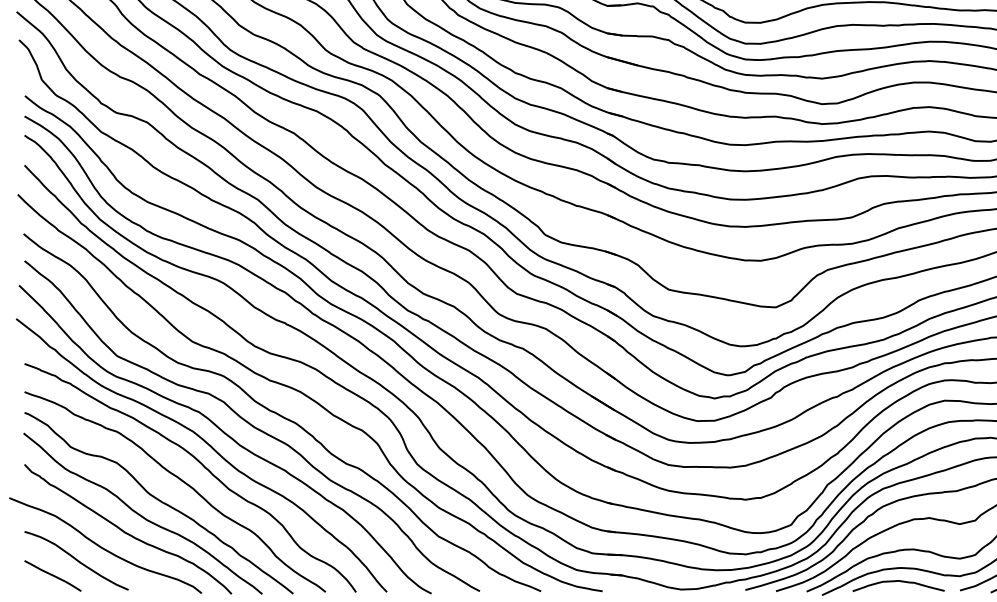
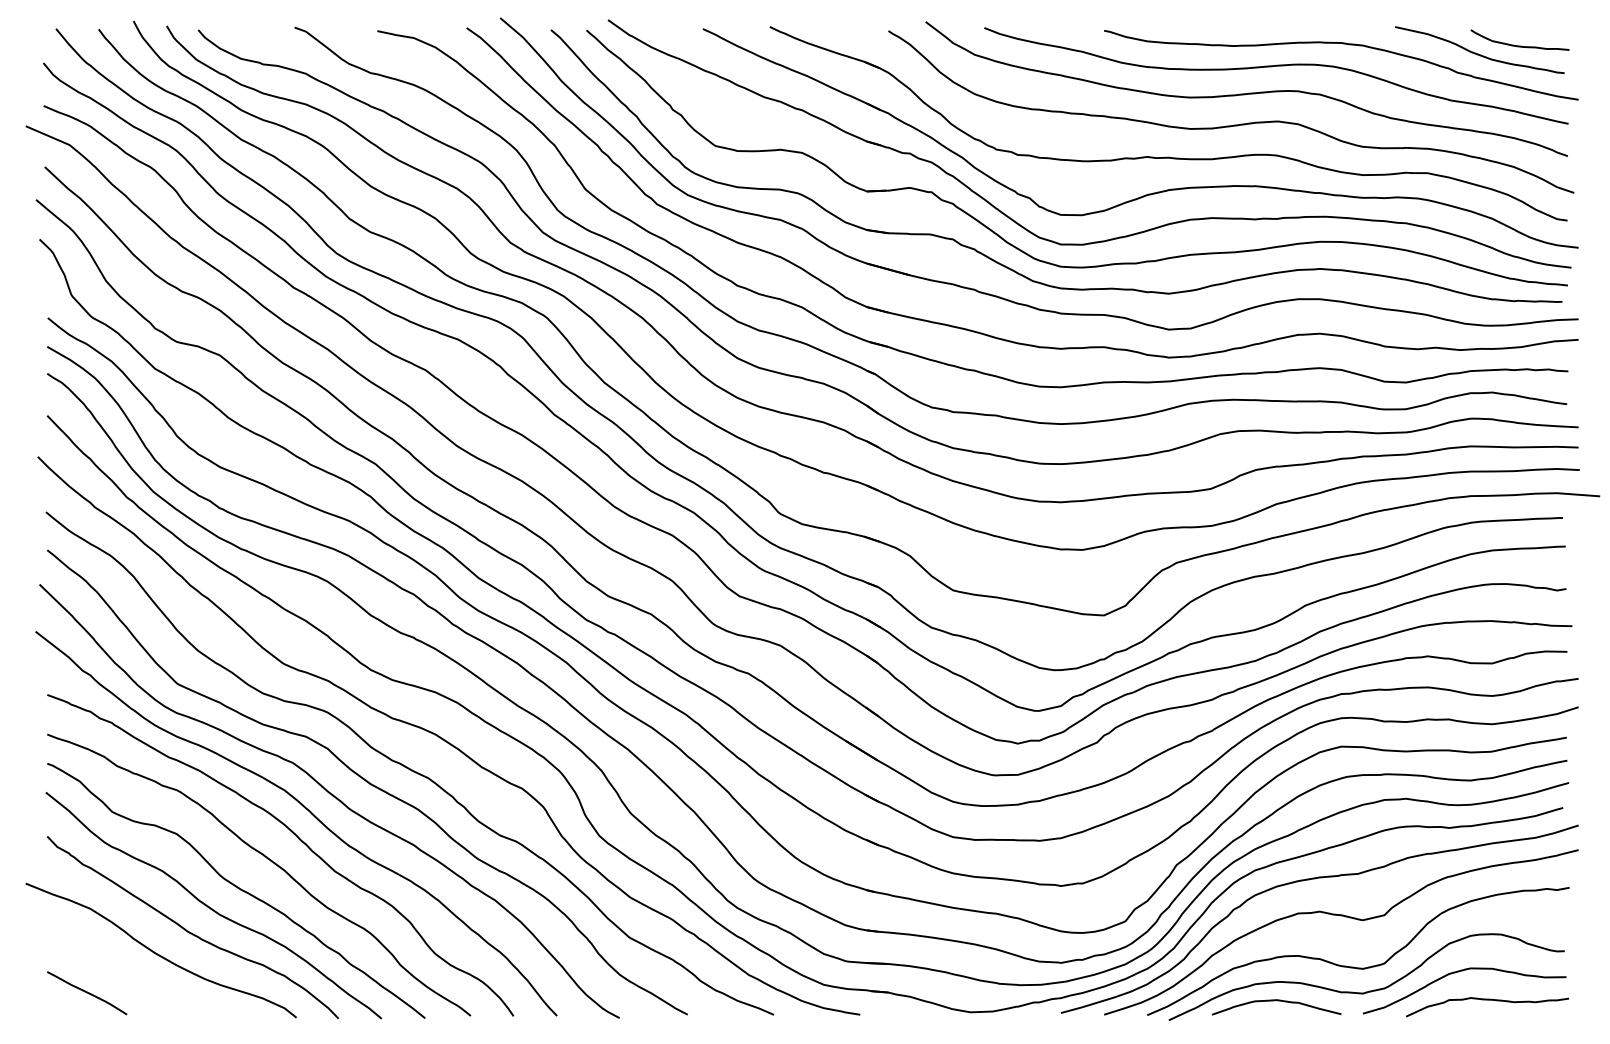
curve: (76, 560) -> (120, 971), removed

